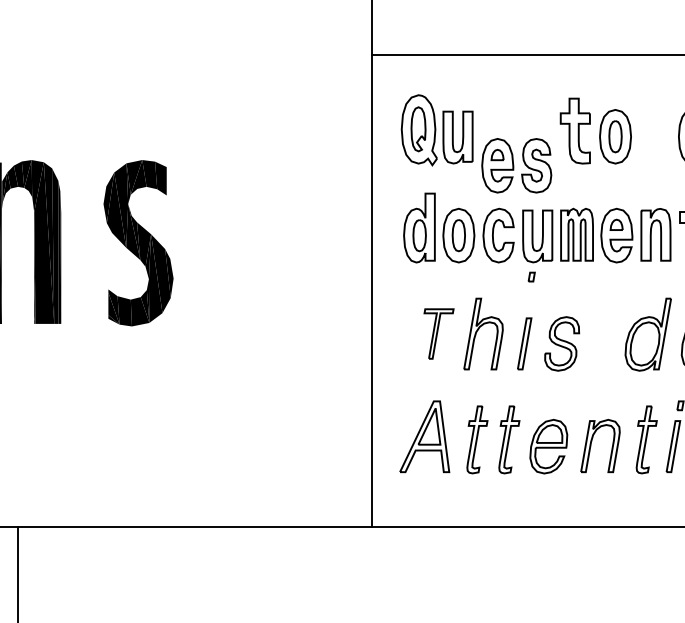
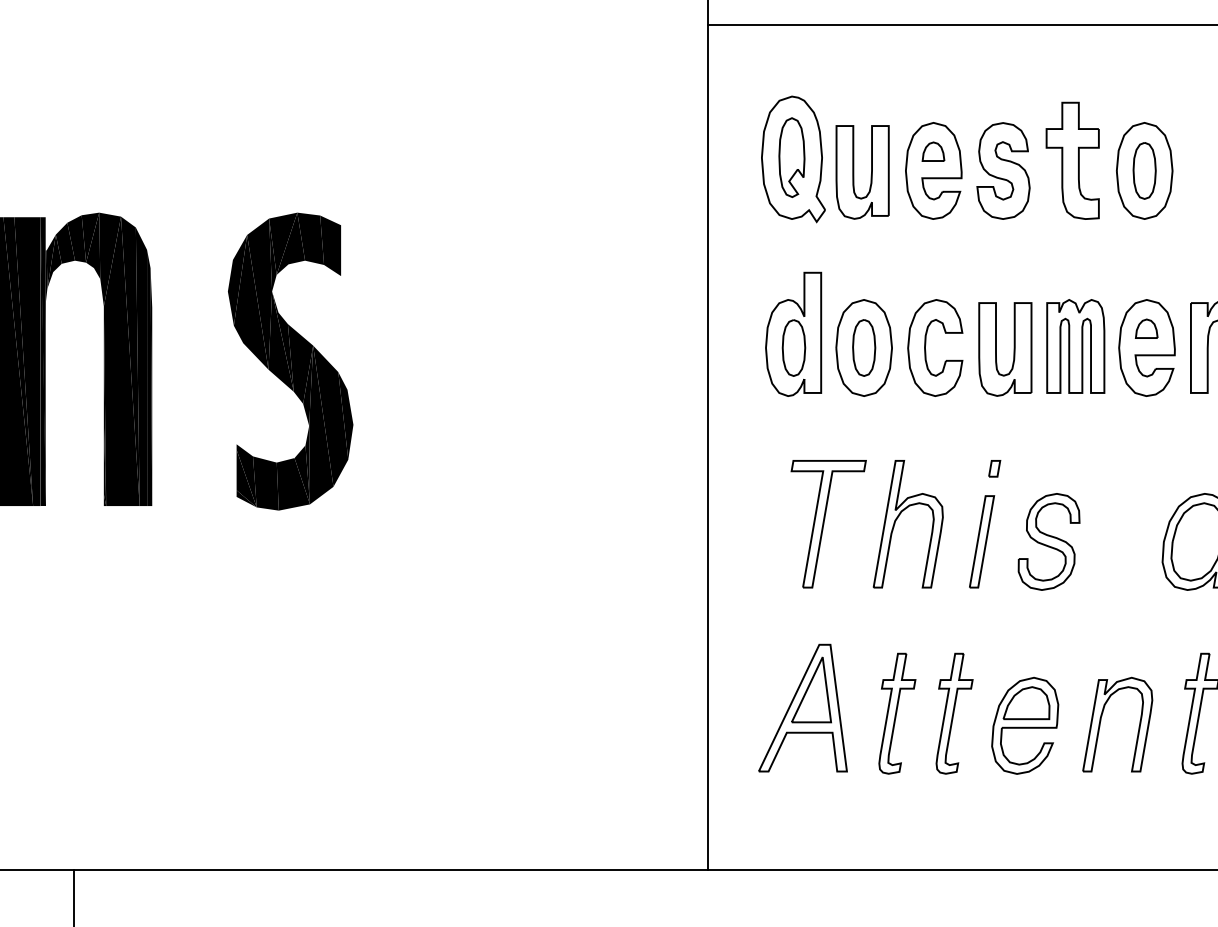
part: (516, 165) -> (967, 170), moved
part: (531, 276) -> (994, 467), moved
part: (438, 333) -> (827, 523), size x1.43

